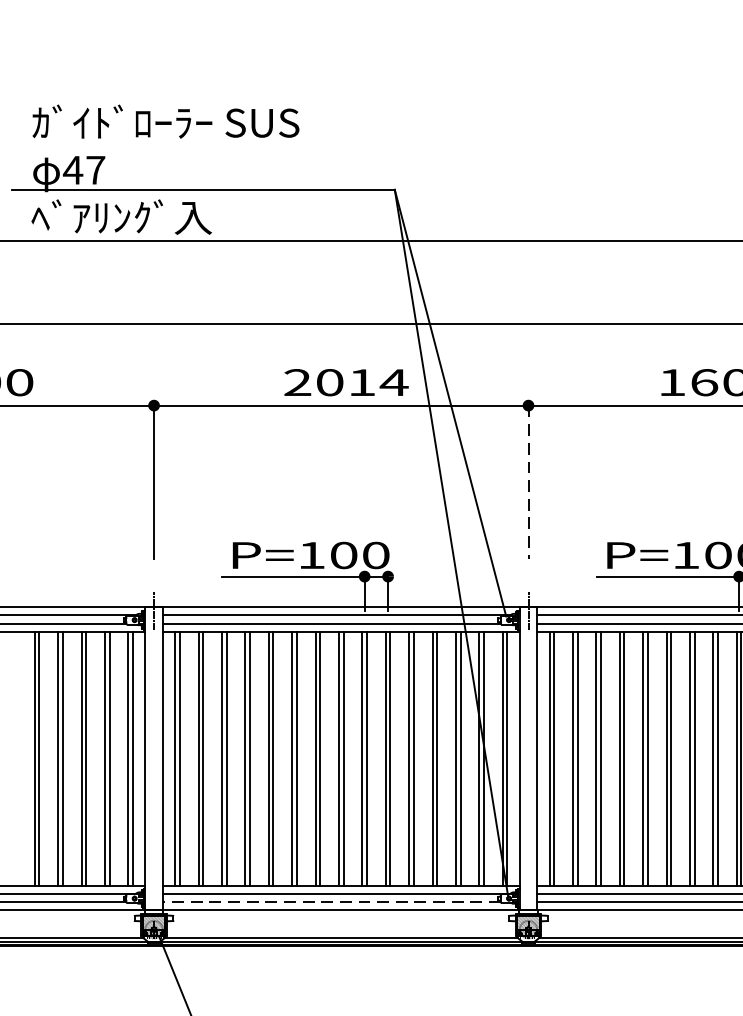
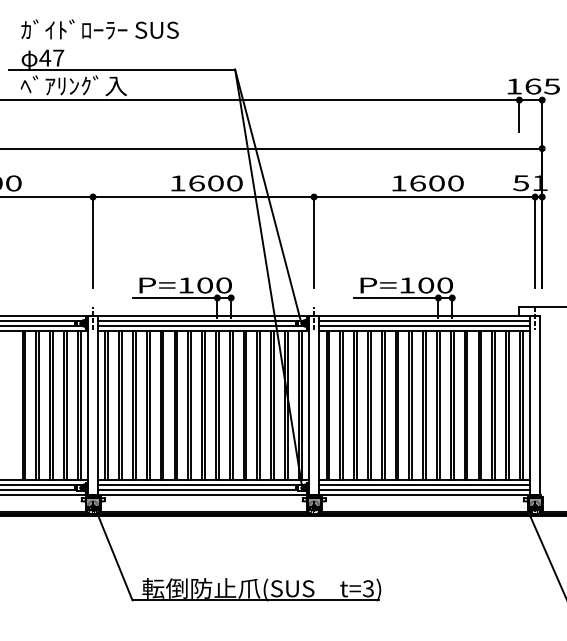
text: (346, 382) -> (206, 183), 2014 -> 1600
line: (529, 482) -> (314, 242), dashed -> solid
line: (331, 902) -> (197, 490), dashed -> solid

